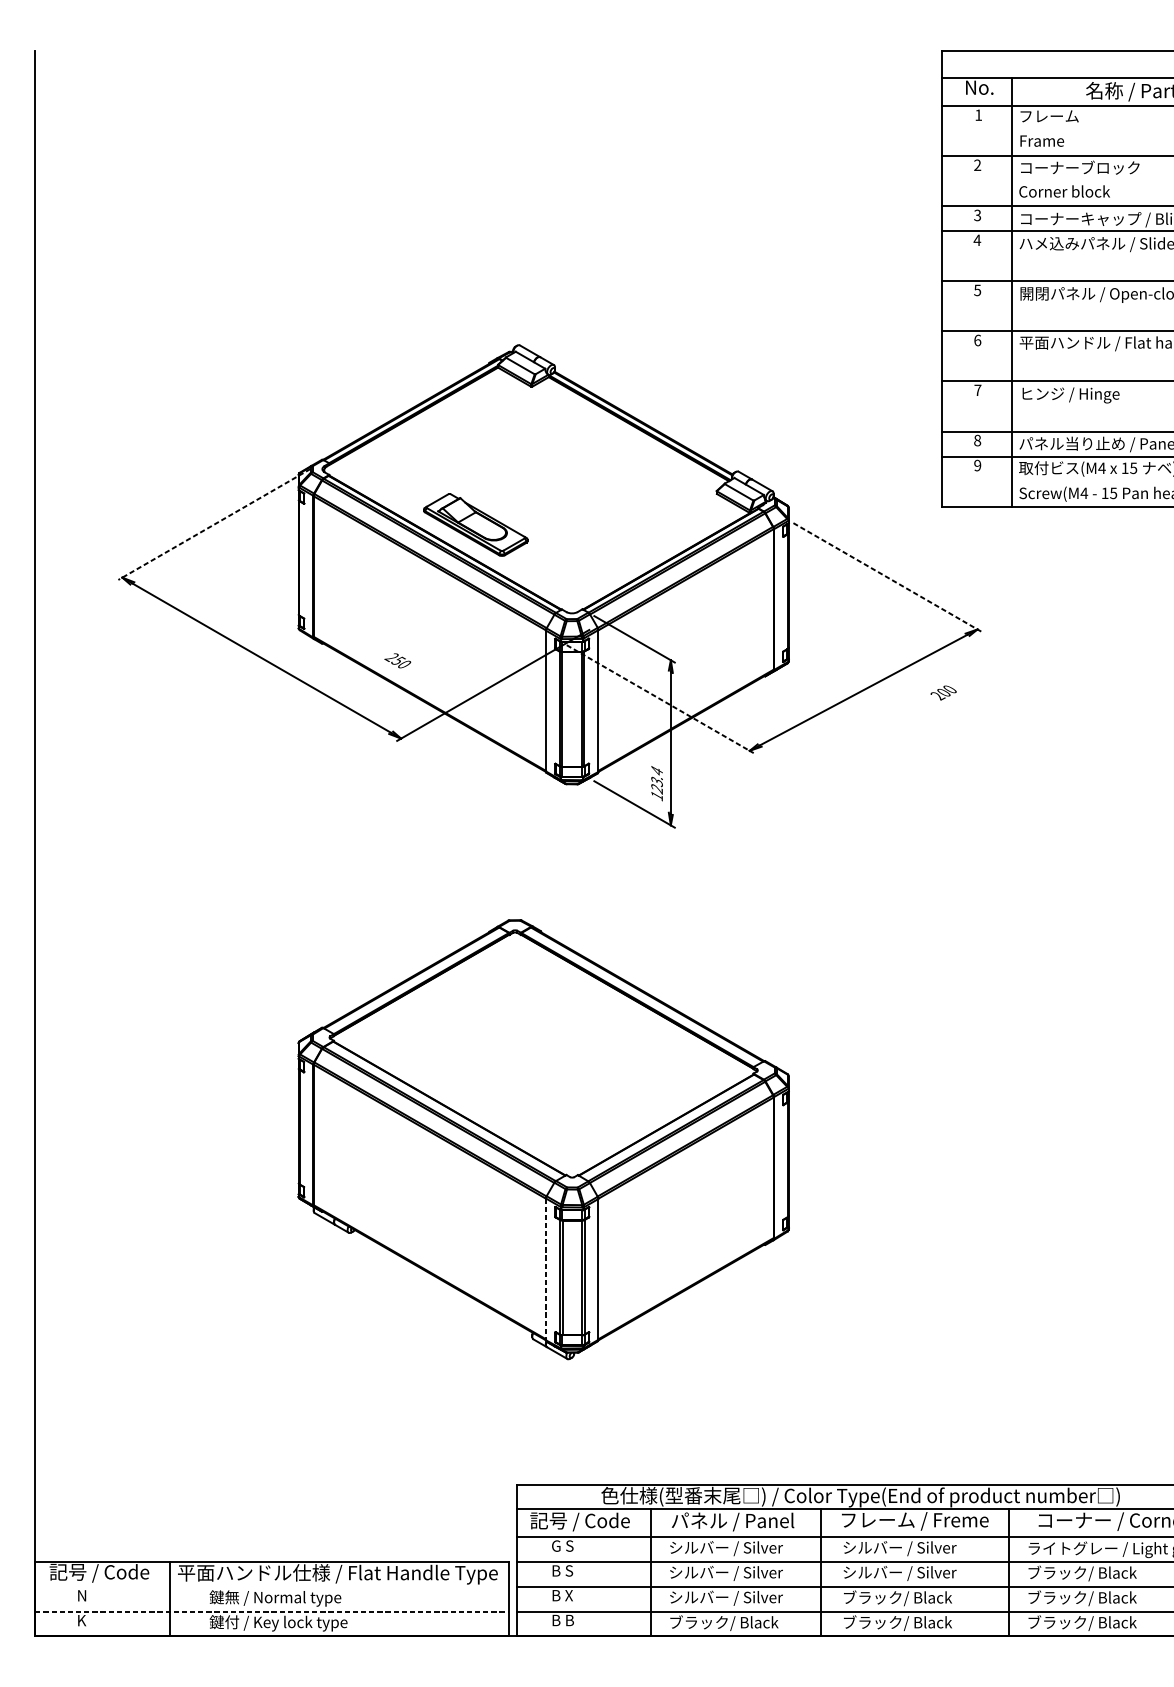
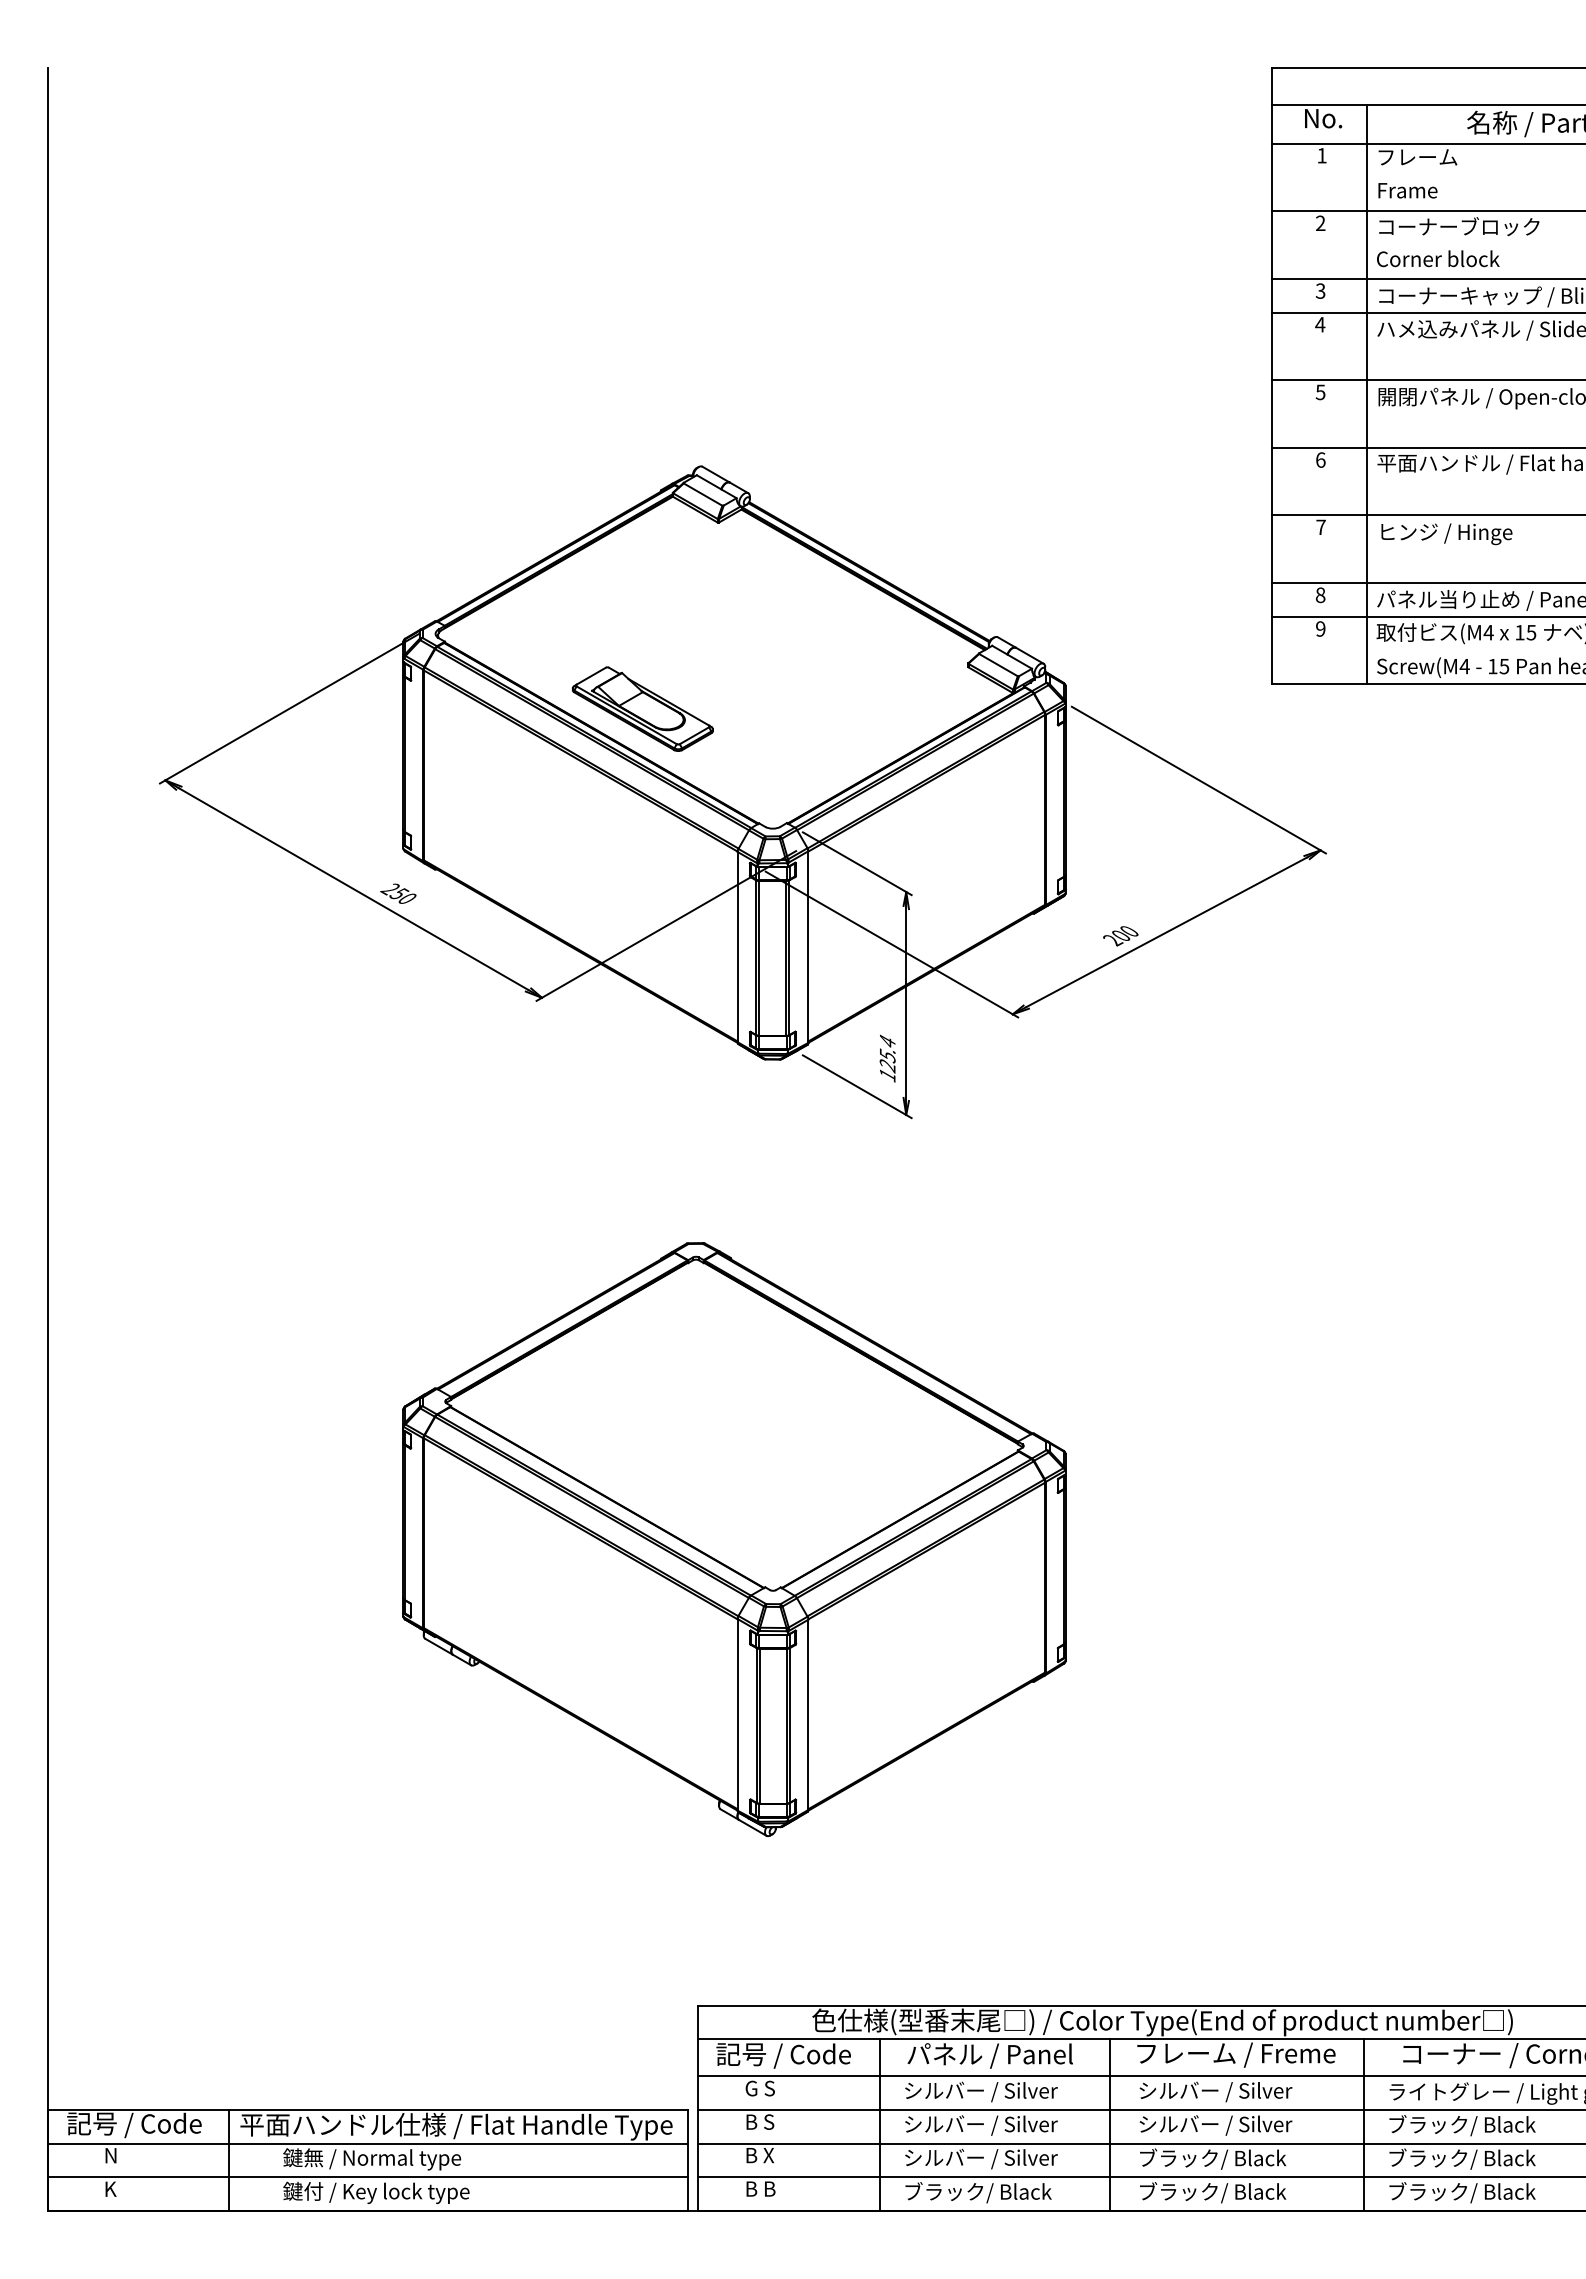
line: (214, 524) -> (289, 708), dashed -> solid
line: (887, 577) -> (1198, 780), dashed -> solid
text: (397, 660) -> (398, 893), moved
text: (943, 693) -> (1120, 936), moved
line: (659, 699) -> (891, 944), dashed -> solid
text: (656, 780) -> (886, 1054), 123.4 -> 125.4
line: (545, 1269) -> (737, 1714), dashed -> solid
line: (272, 1586) -> (367, 2143), added
line: (272, 1611) -> (368, 2177), dashed -> solid

